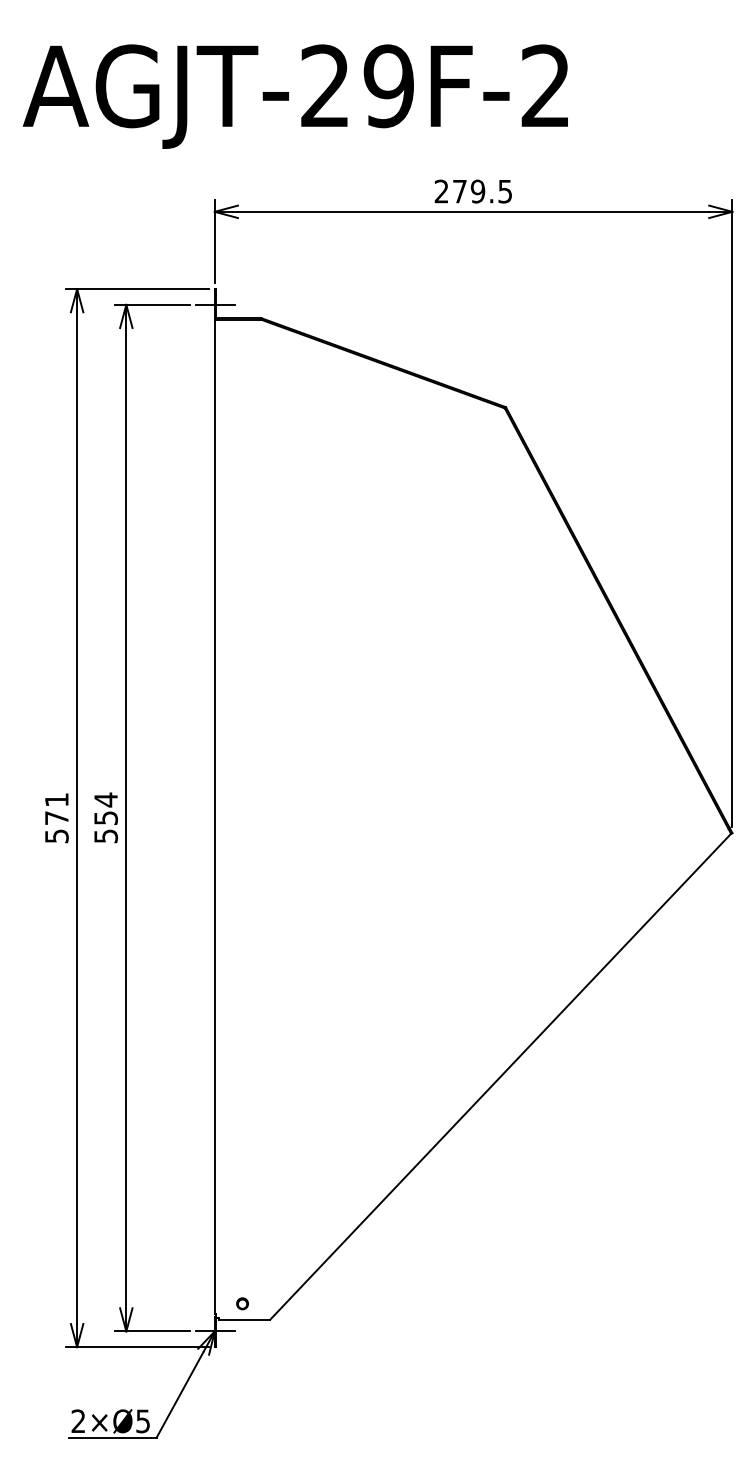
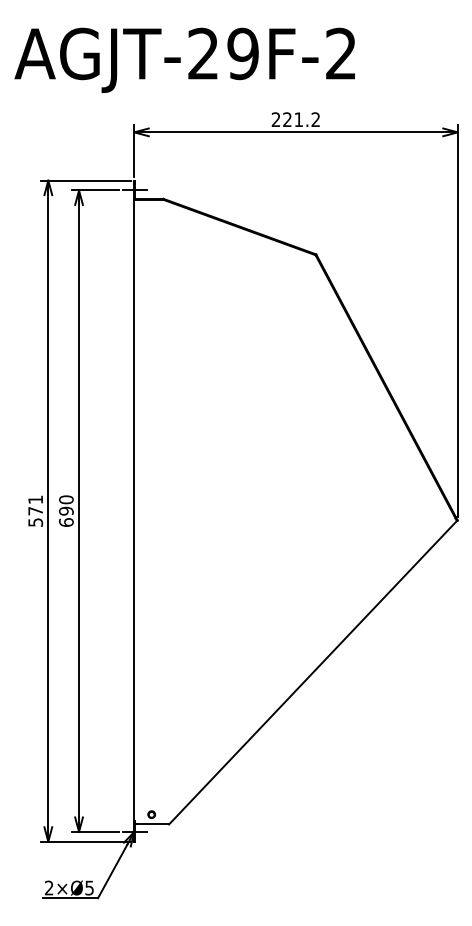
text: (482, 191) -> (301, 119), 279.5 -> 221.2
text: (106, 817) -> (66, 510), 554 -> 690

